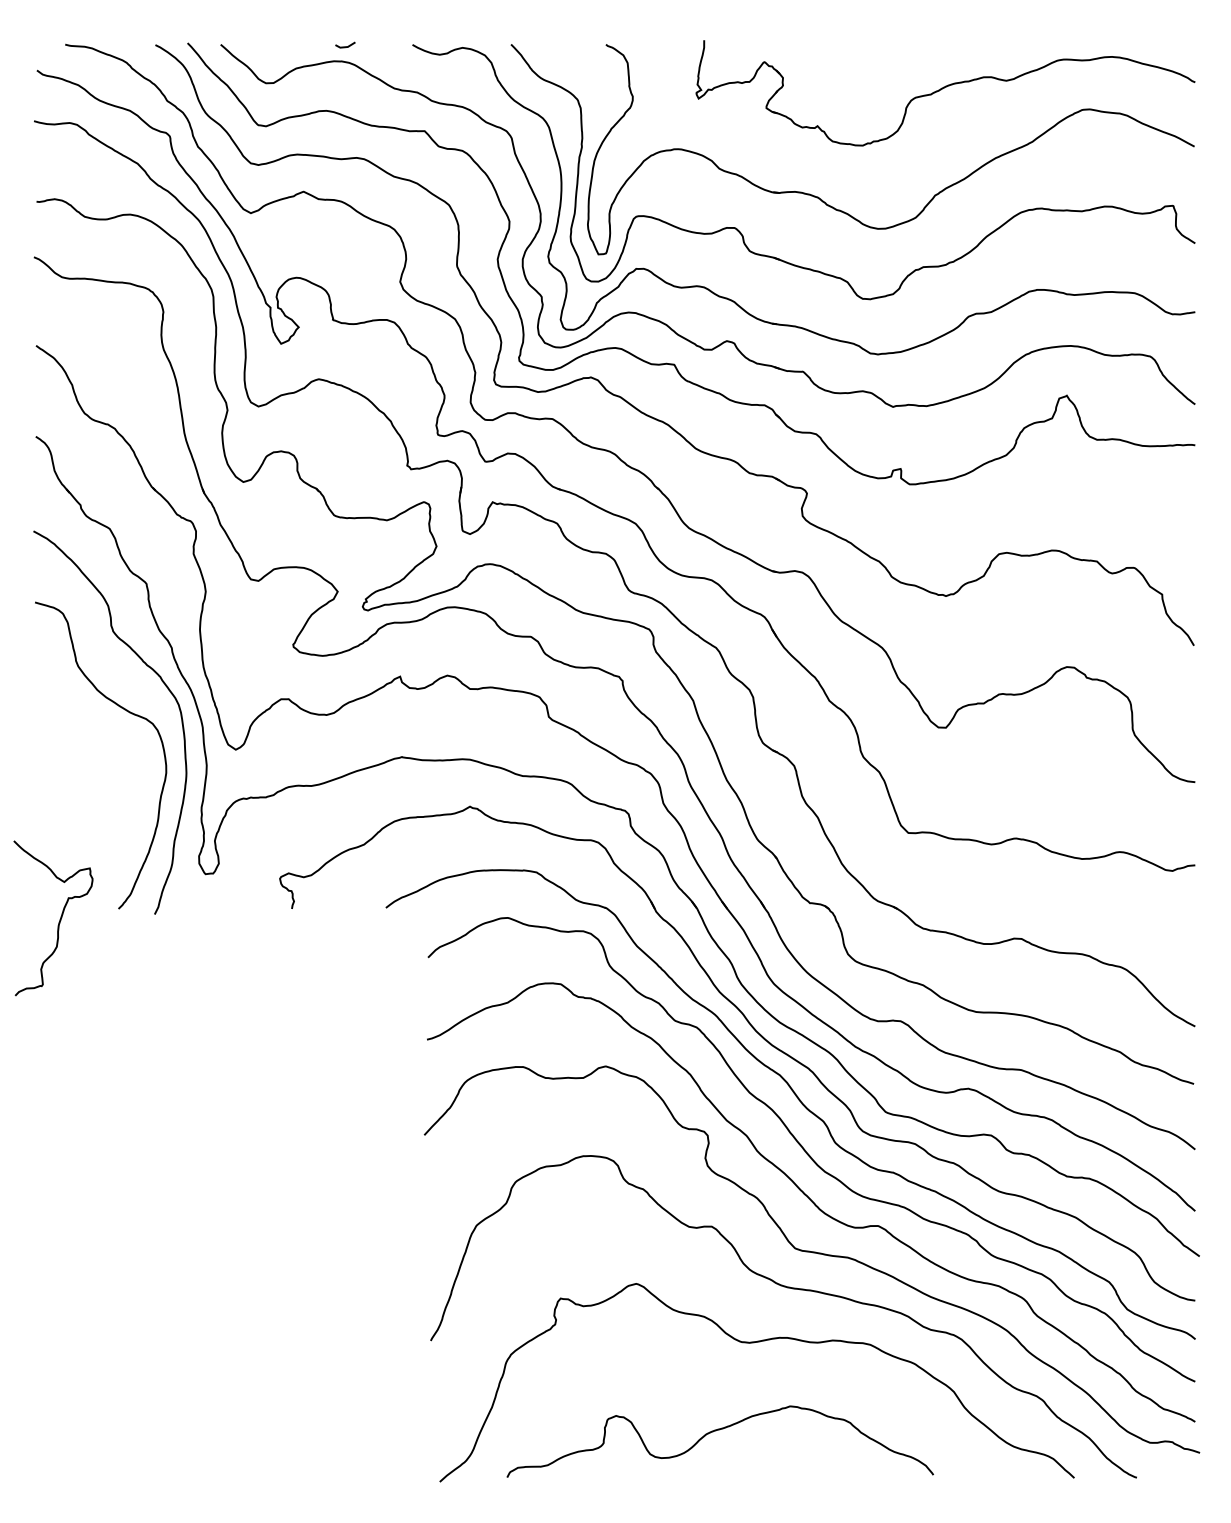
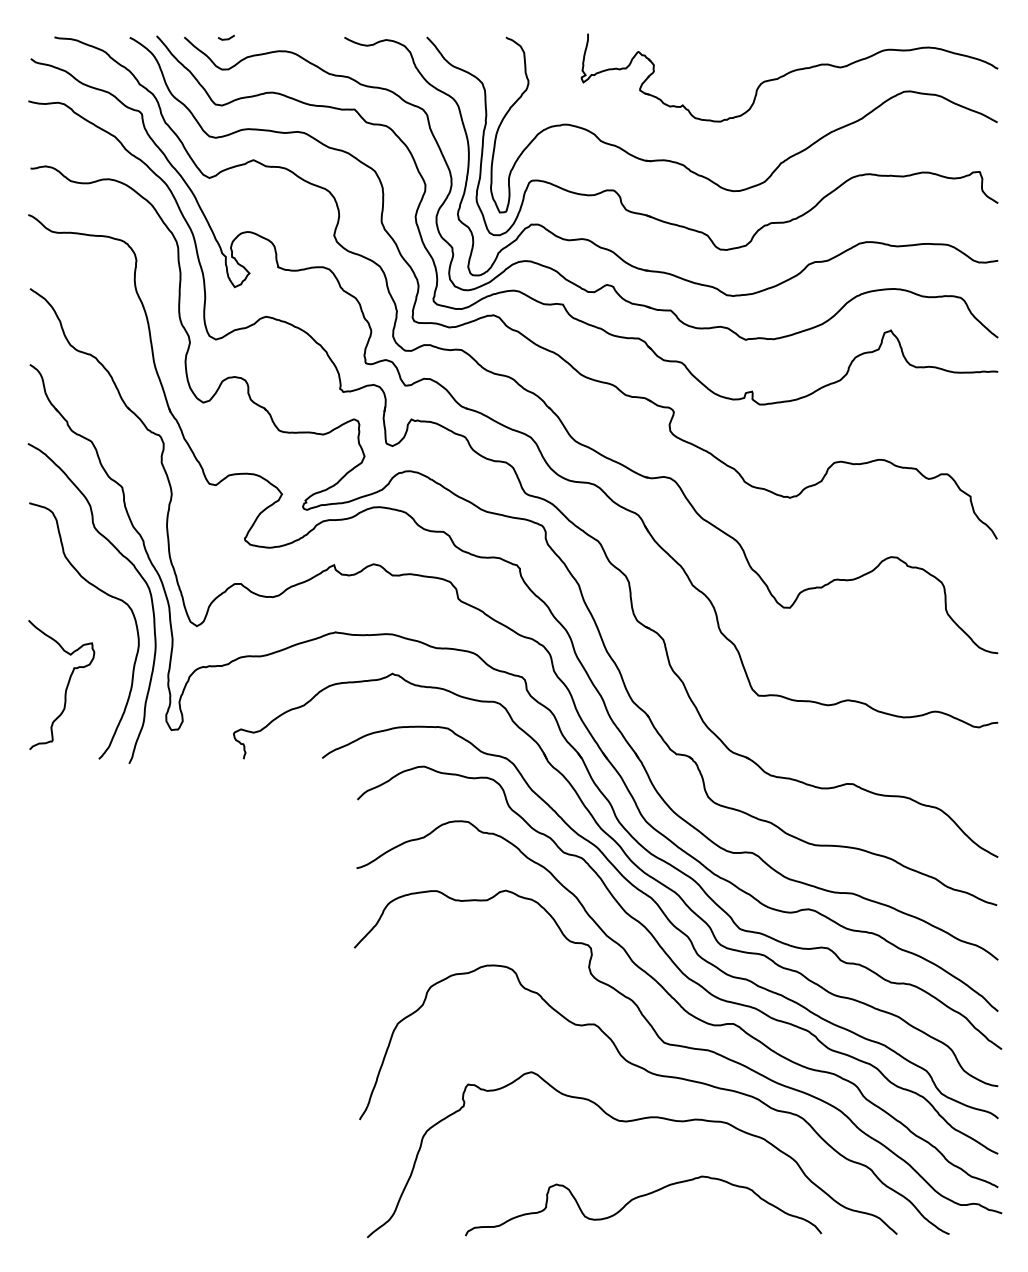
line: (344, 46) -> (225, 38), moved
curve: (59, 918) -> (66, 685), moved
curve: (716, 1431) -> (640, 1197), moved

